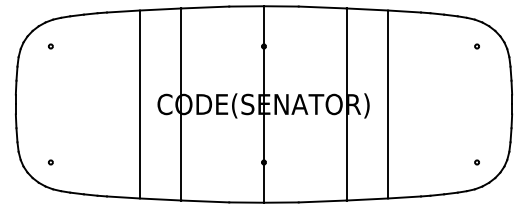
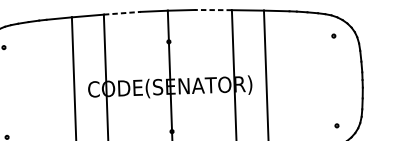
line: (205, 7) -> (122, 13), solid -> dashed
line: (322, 7) -> (213, 10), solid -> dashed

